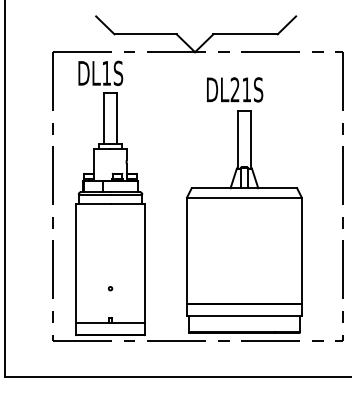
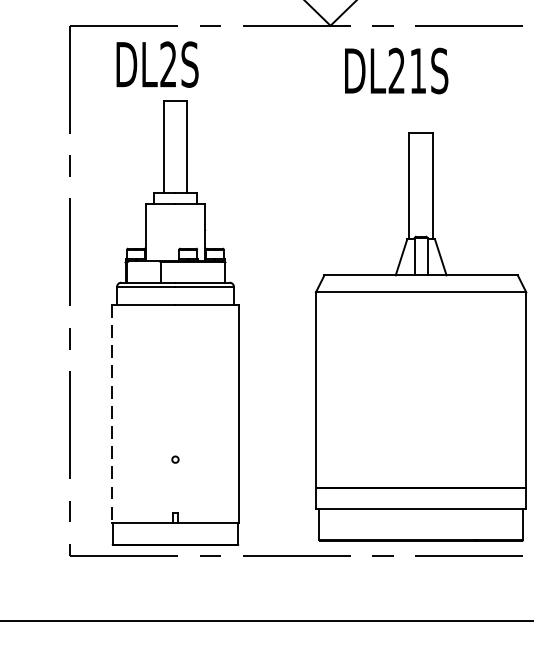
text: (106, 72) -> (168, 62), DL1S -> DL2S
text: (235, 89) -> (397, 70), moved
line: (75, 263) -> (111, 413), solid -> dashed

